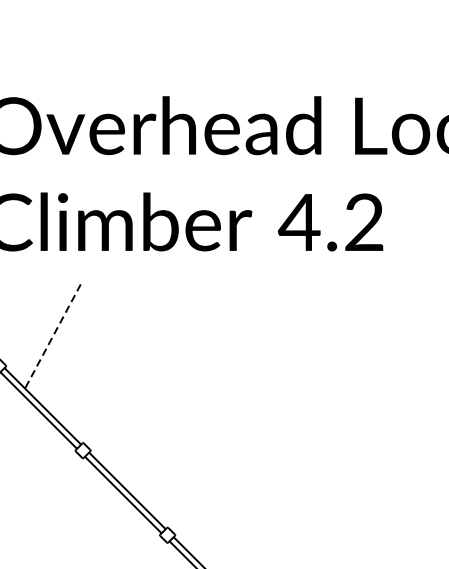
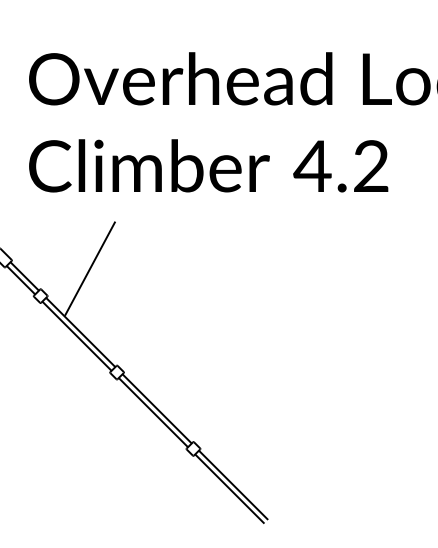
line: (53, 335) -> (90, 268), dashed -> solid

